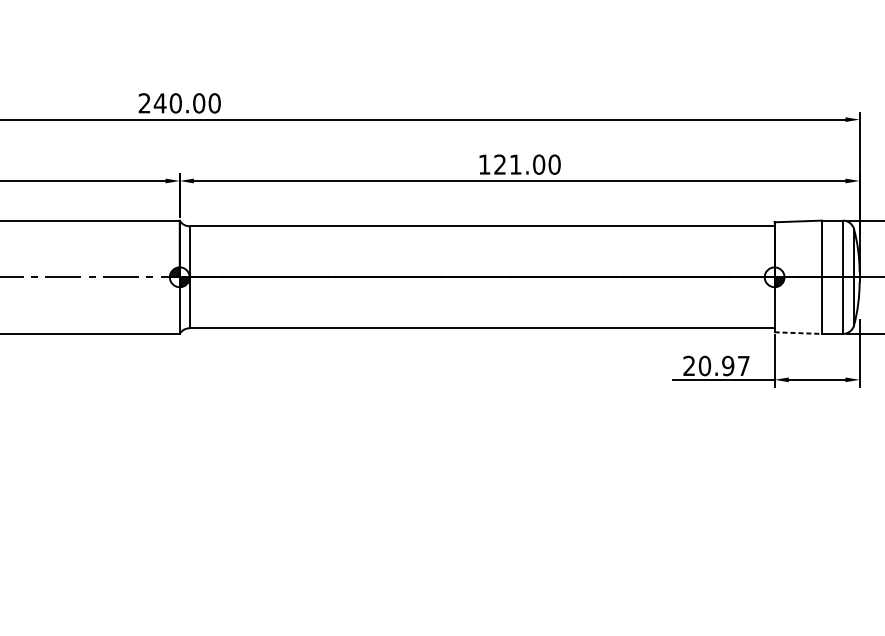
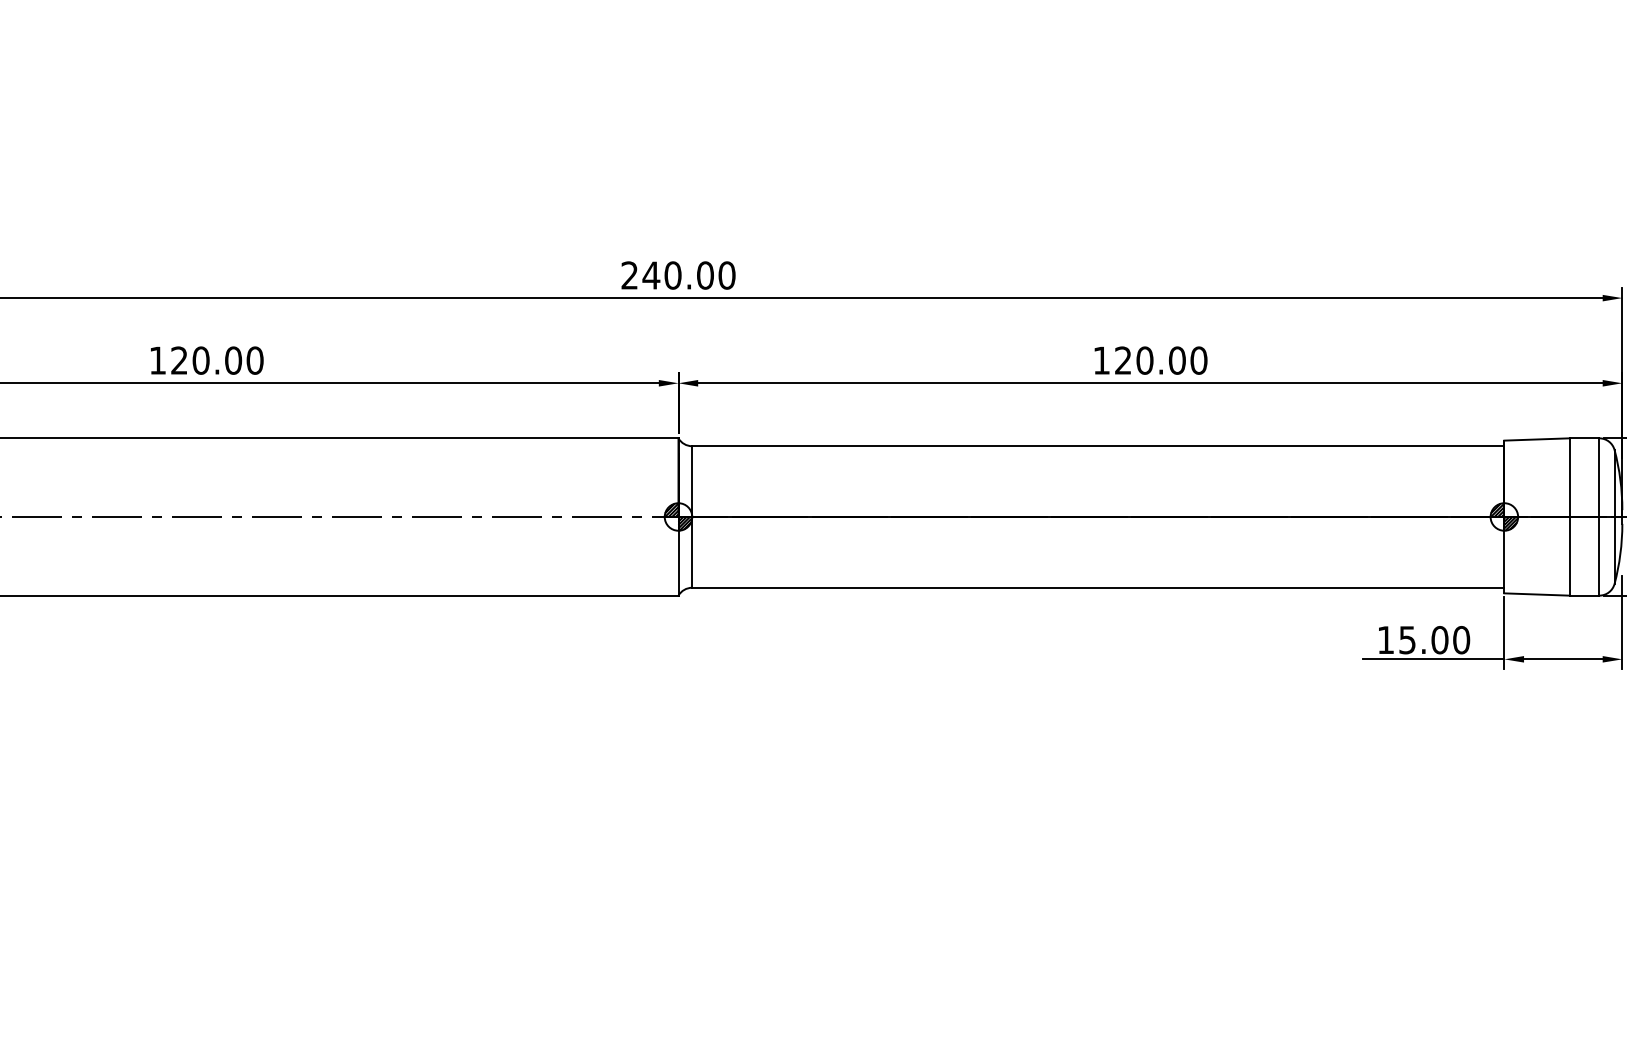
text: (515, 164) -> (1144, 360), 121.00 -> 120.00
hatch: (769, 271) -> (1497, 509), added
line: (798, 333) -> (1537, 594), dashed -> solid
text: (716, 366) -> (1423, 640), 20.97 -> 15.00

